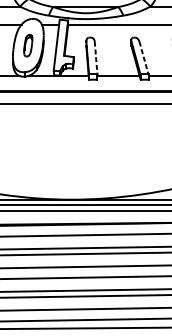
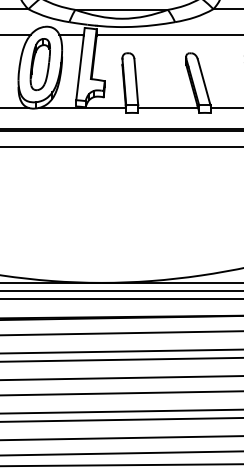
part: (27, 45) -> (39, 64), size x1.67
line: (96, 57) -> (136, 81), dashed -> solid
line: (144, 58) -> (204, 82), dashed -> solid

